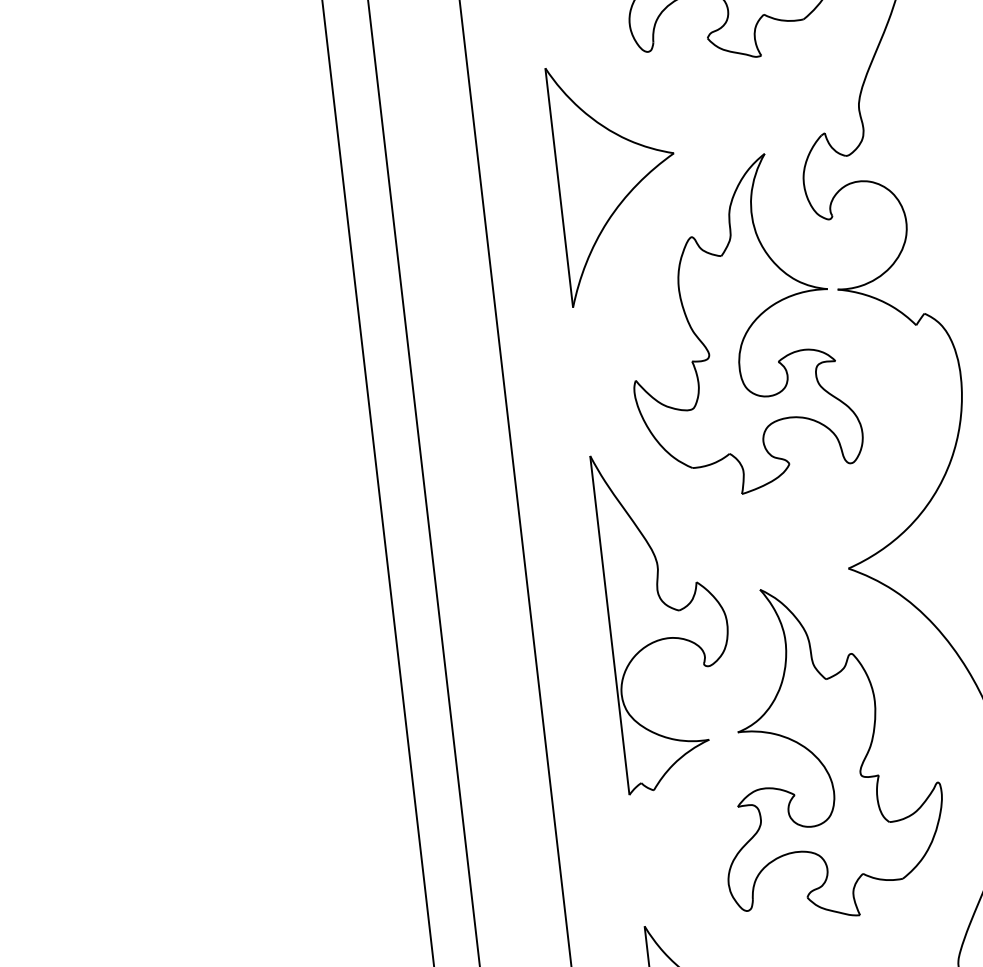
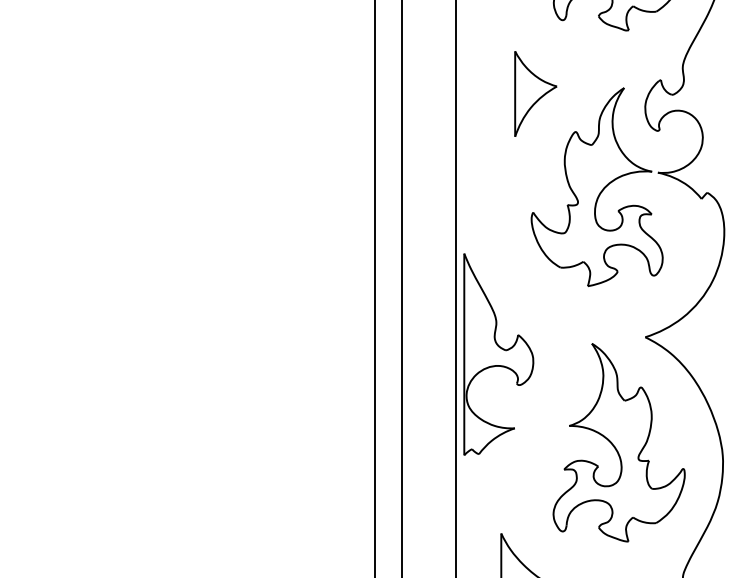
part: (616, 180) -> (535, 93), size x0.6
part: (667, 618) -> (498, 354), moved

